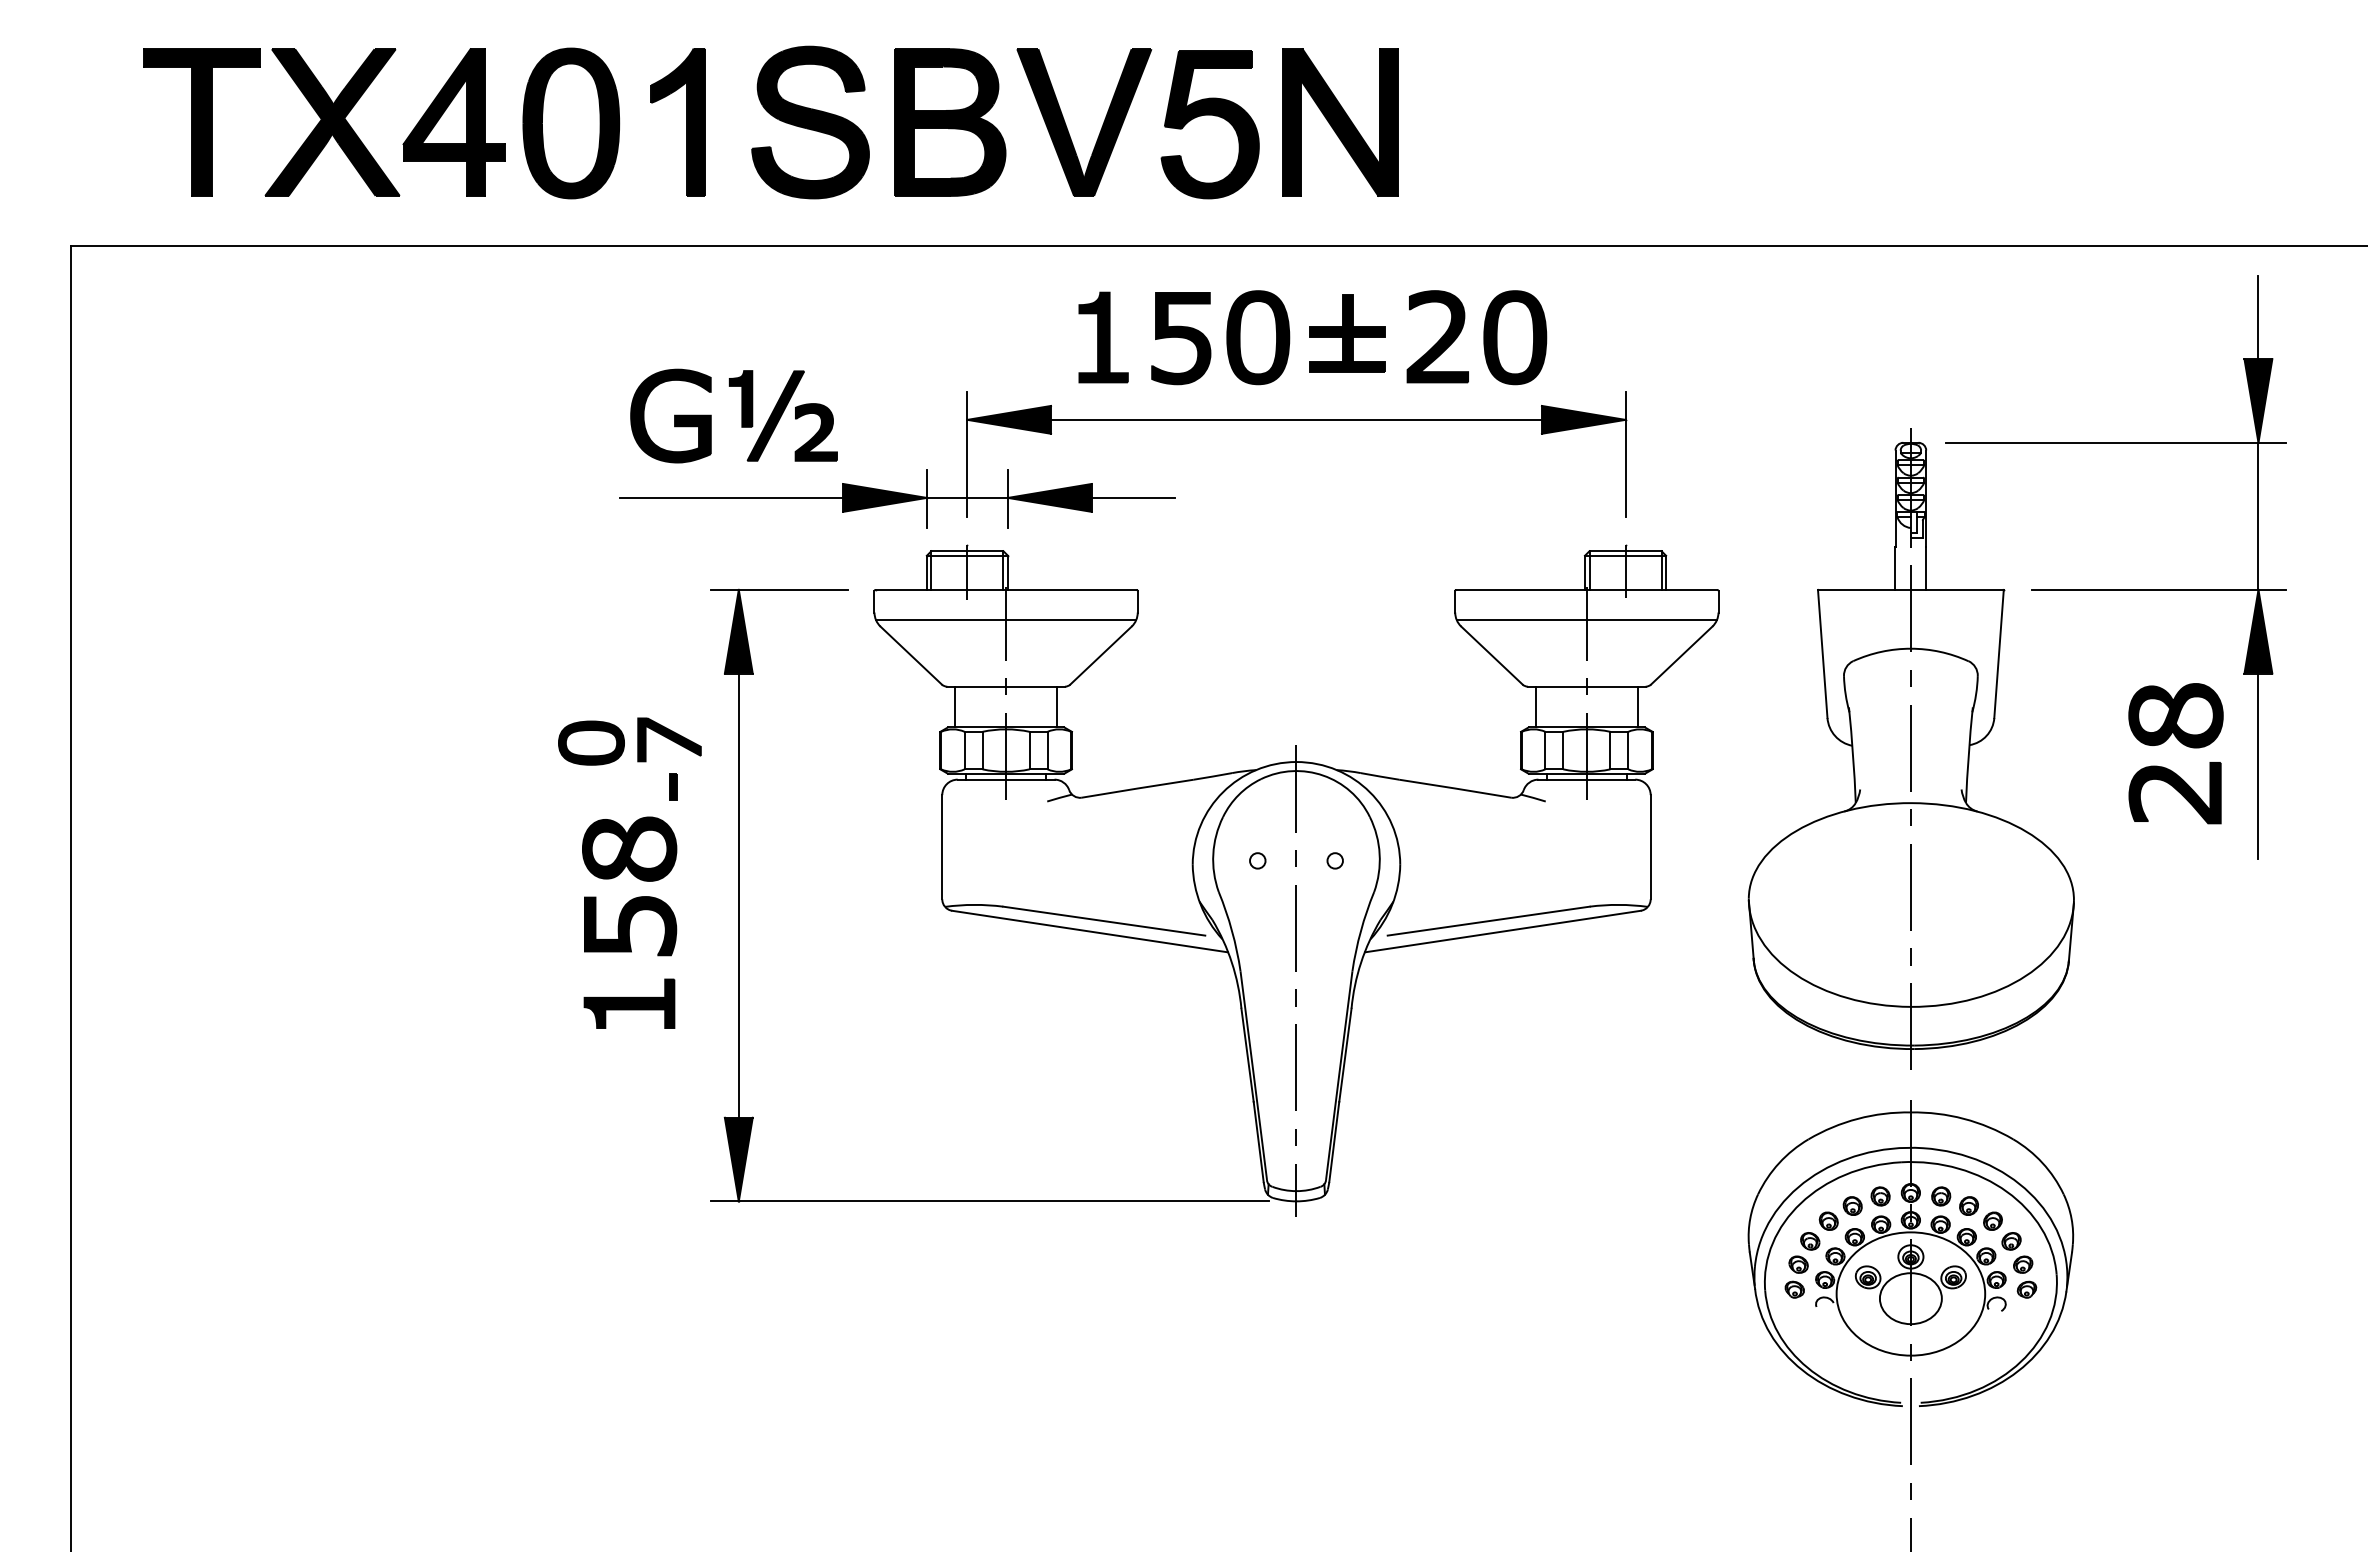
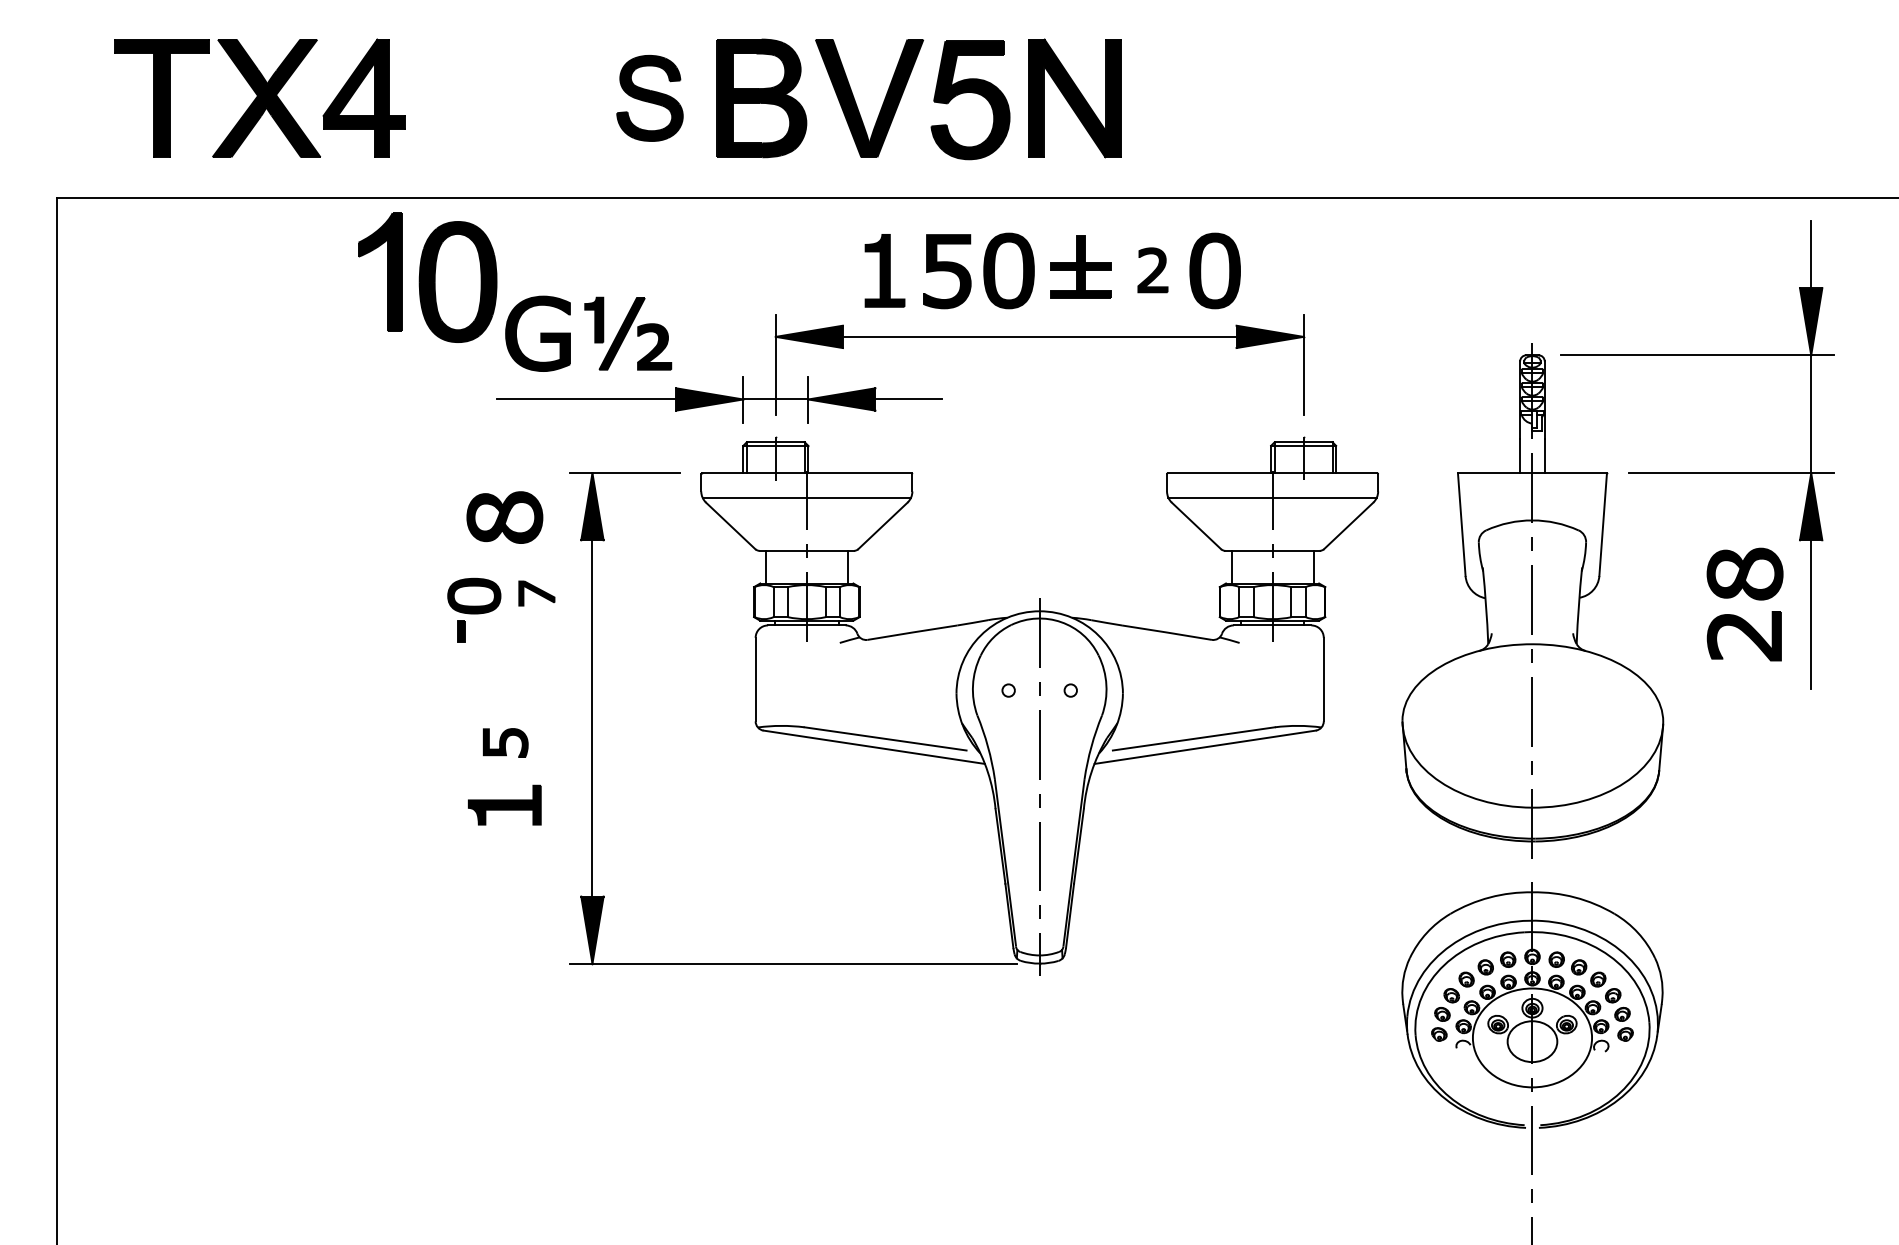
part: (686, 122) -> (386, 272), moved
part: (810, 122) -> (649, 98), size x0.7
part: (571, 123) -> (458, 282), moved
part: (1437, 336) -> (1152, 270), size x0.6
part: (669, 739) -> (536, 593), size x0.7
part: (673, 786) -> (461, 630), moved
part: (629, 848) -> (504, 517), moved
part: (630, 926) -> (505, 743), size x0.6

